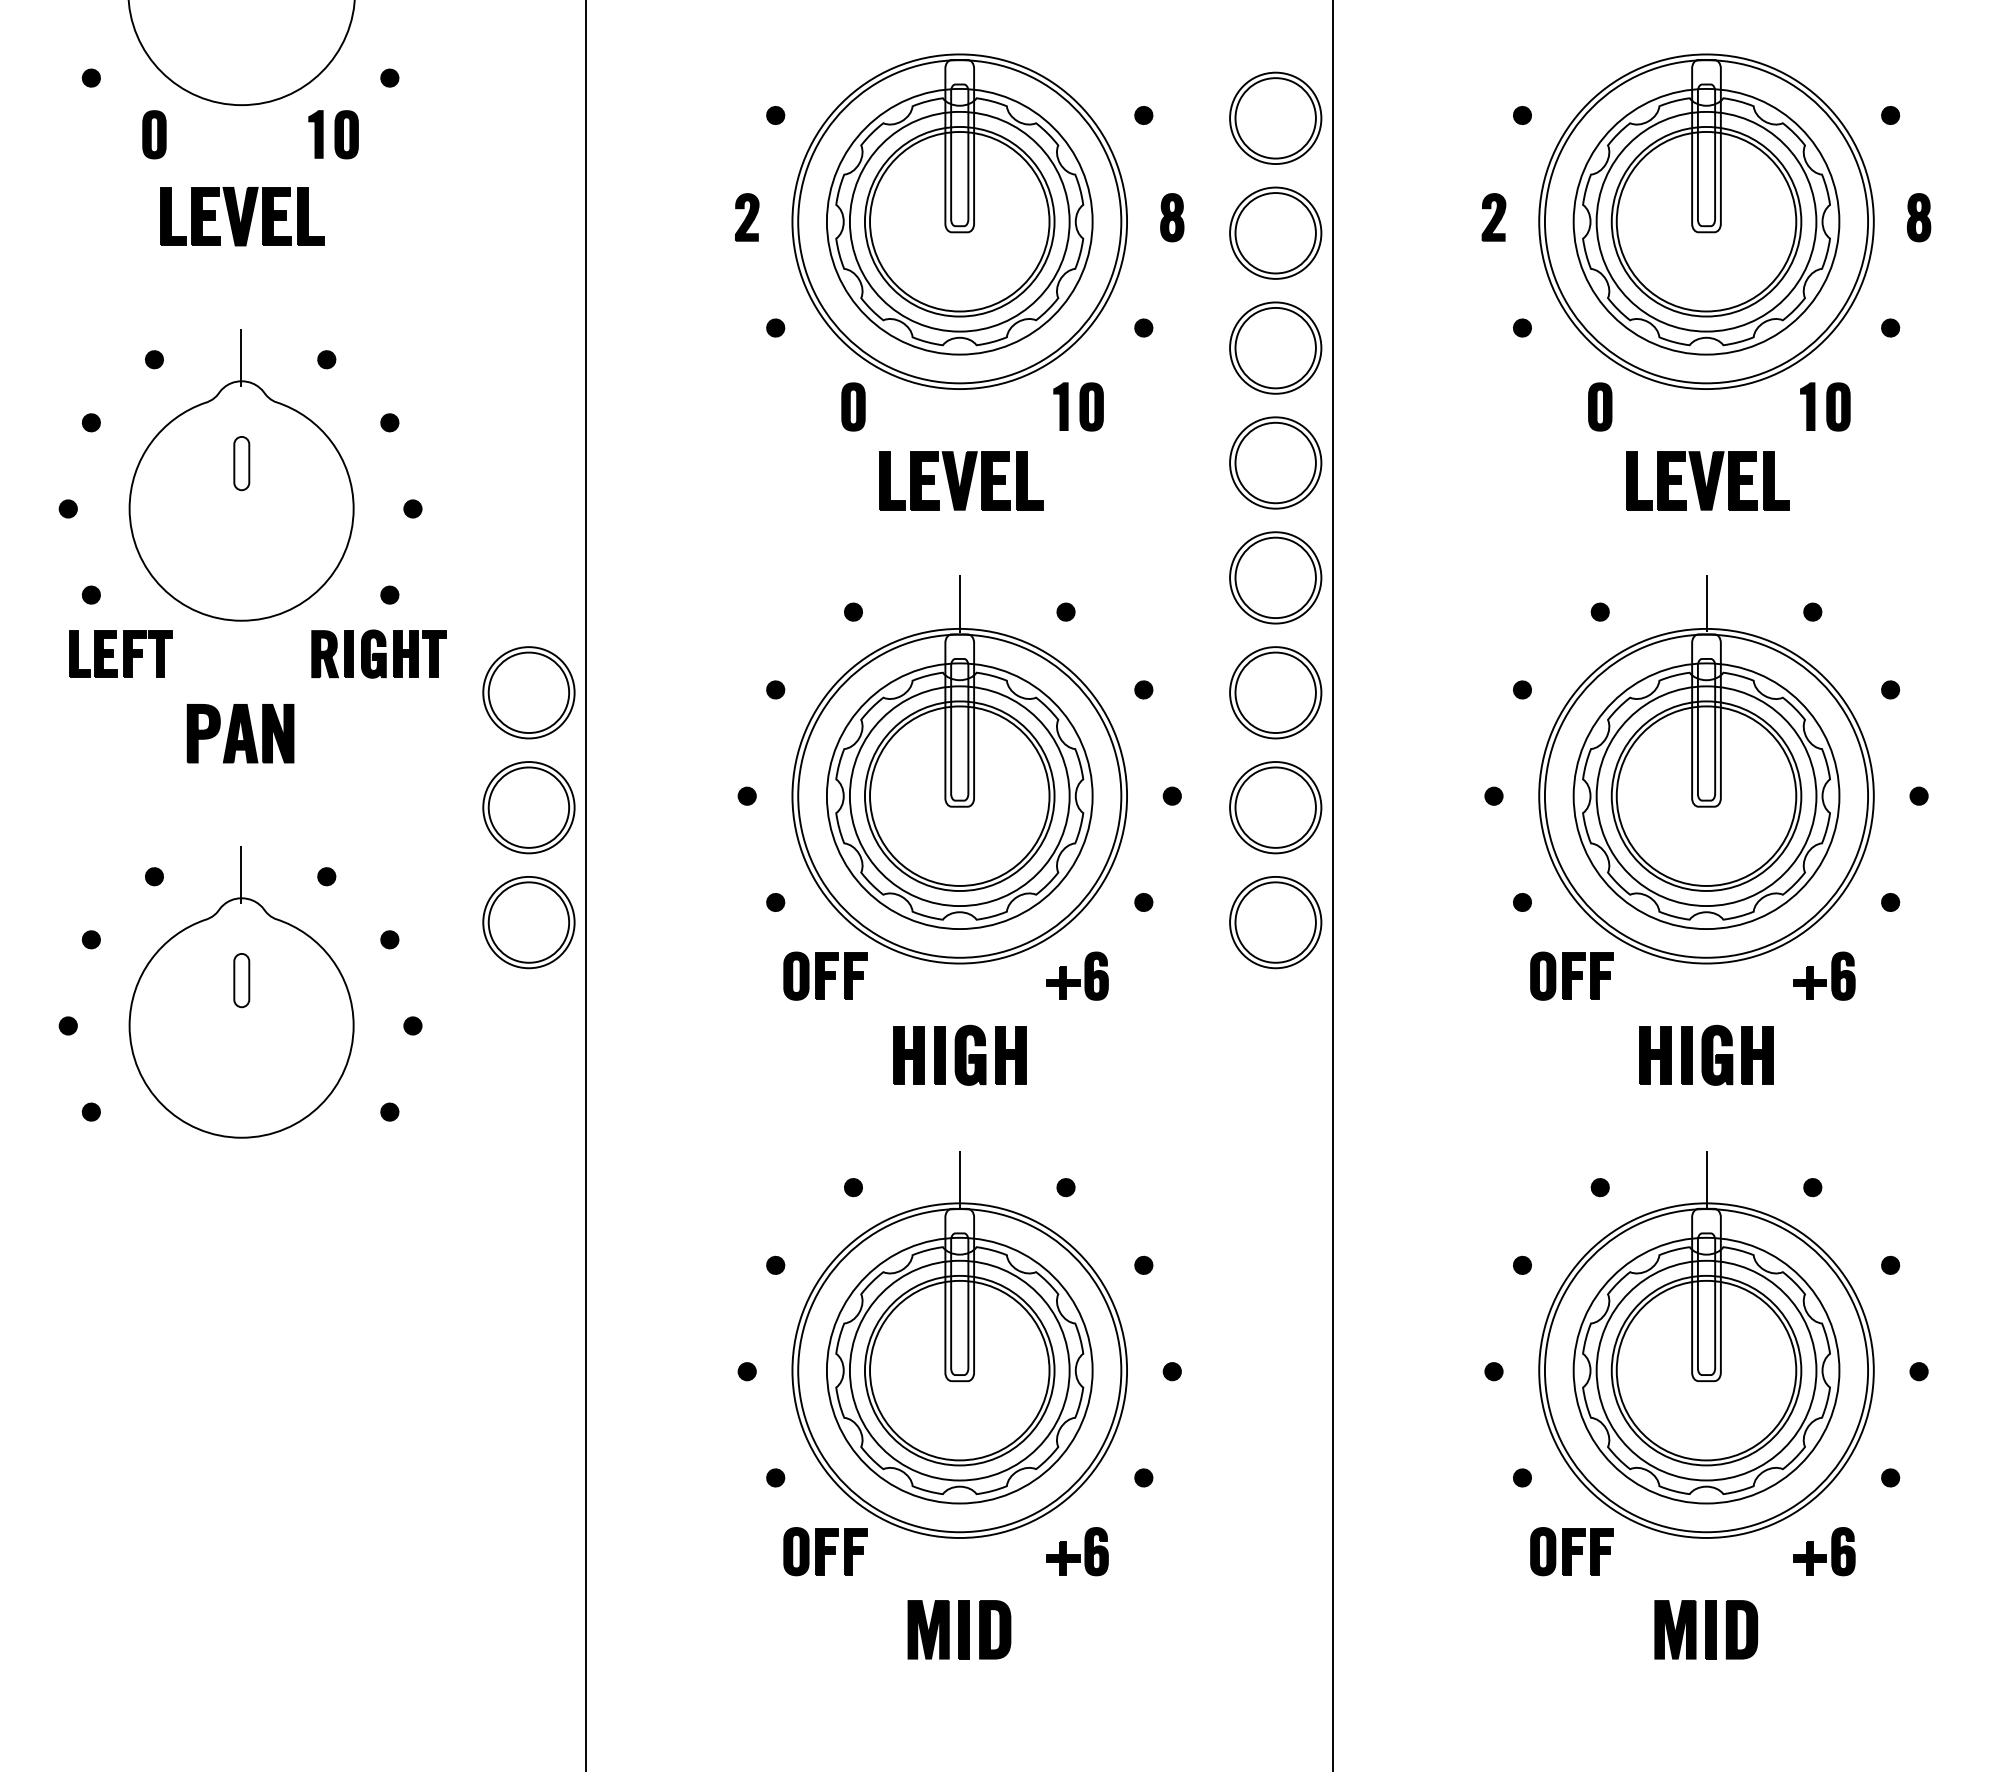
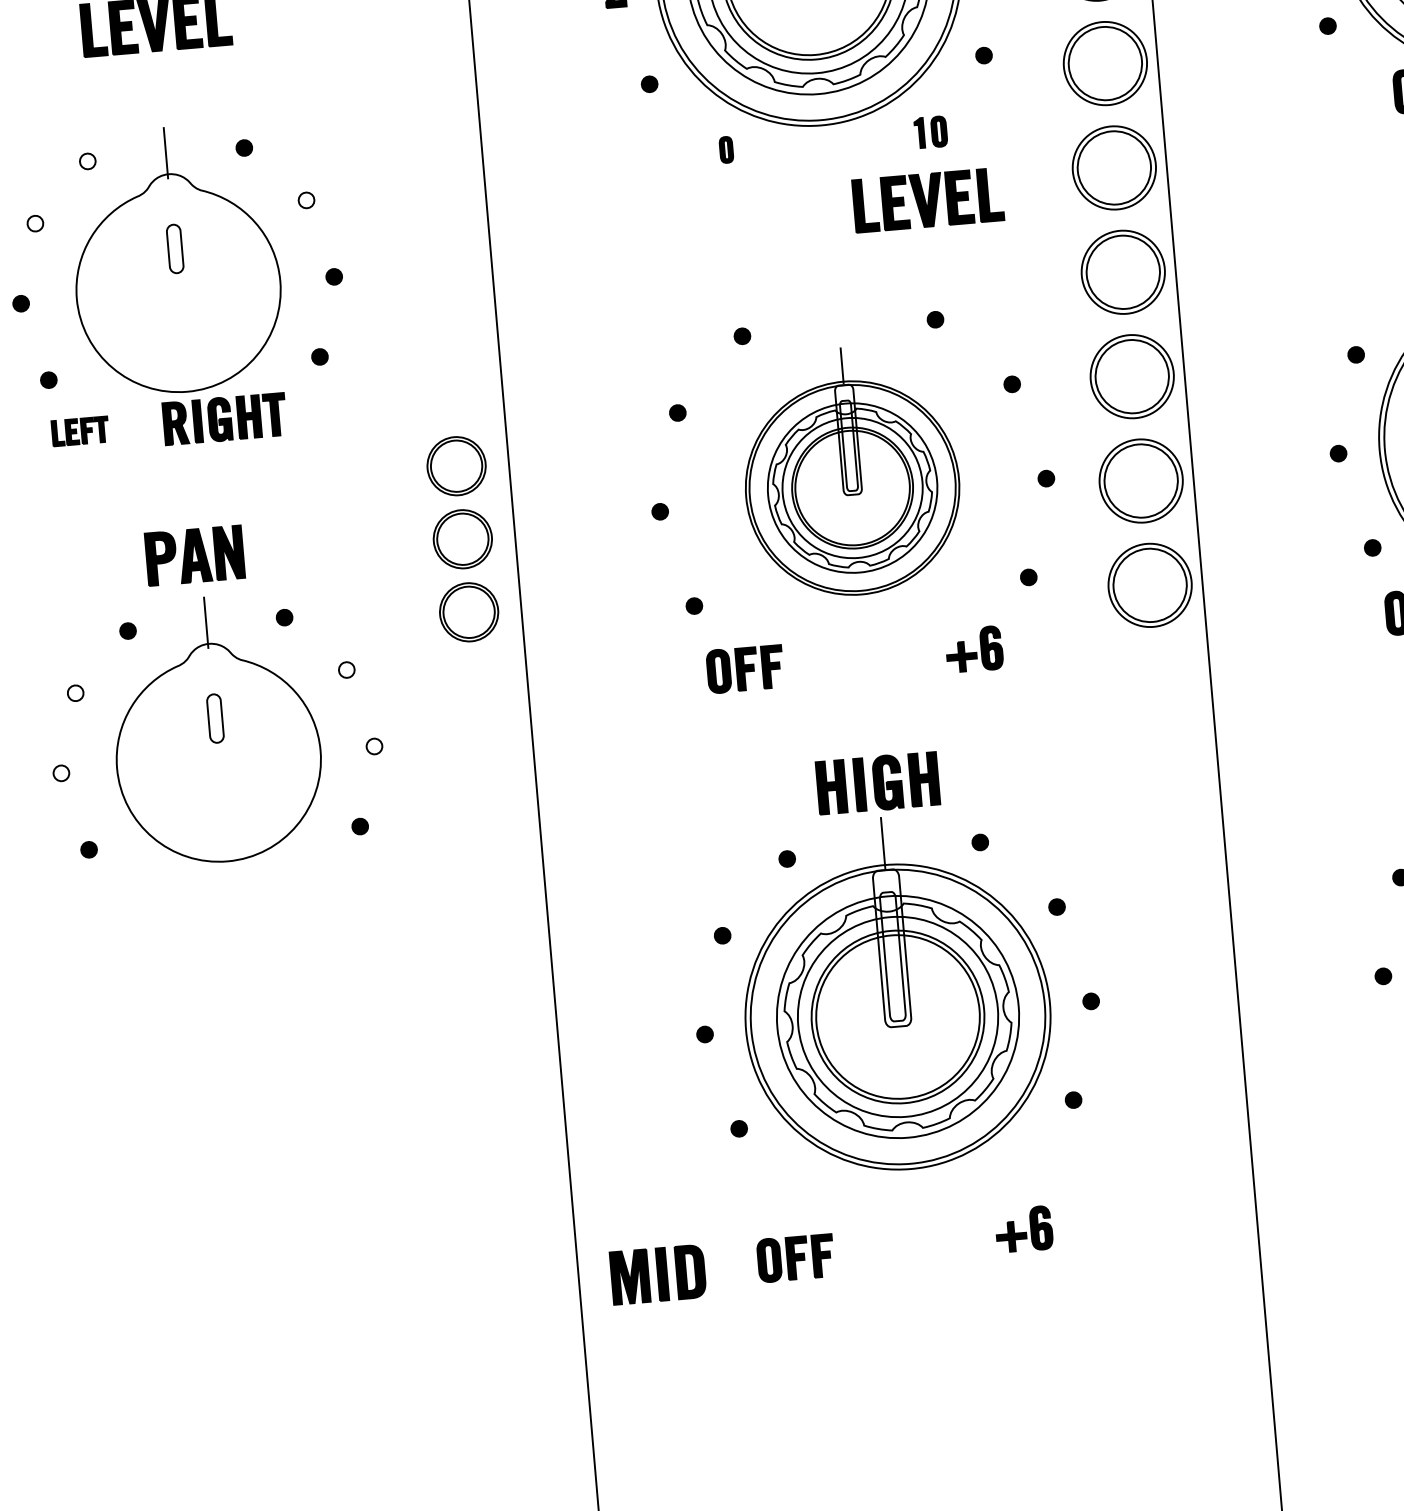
fill: (154, 359) -> (87, 161), removed
part: (853, 406) -> (726, 149), size x0.6
part: (1078, 406) -> (930, 131), size x0.7
fill: (91, 422) -> (35, 223), removed
fill: (389, 422) -> (306, 200), removed
part: (961, 480) -> (928, 199), moved
part: (120, 653) -> (79, 430), size x0.6
part: (378, 653) -> (224, 418), moved
part: (240, 733) -> (194, 555), moved
part: (959, 769) -> (850, 470), size x0.7
part: (528, 807) -> (462, 539), size x0.7
fill: (91, 939) -> (75, 692), removed
fill: (389, 939) -> (346, 669), removed
fill: (67, 1025) -> (60, 772), removed
fill: (412, 1025) -> (374, 746), removed
part: (959, 1054) -> (877, 782), moved
part: (825, 1551) -> (795, 1258), moved
part: (1077, 1551) -> (1023, 1229), moved
part: (959, 1629) -> (658, 1274), moved

